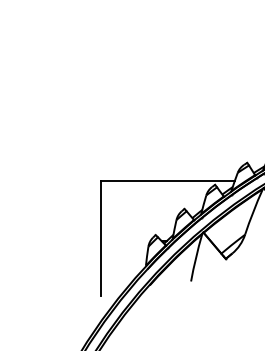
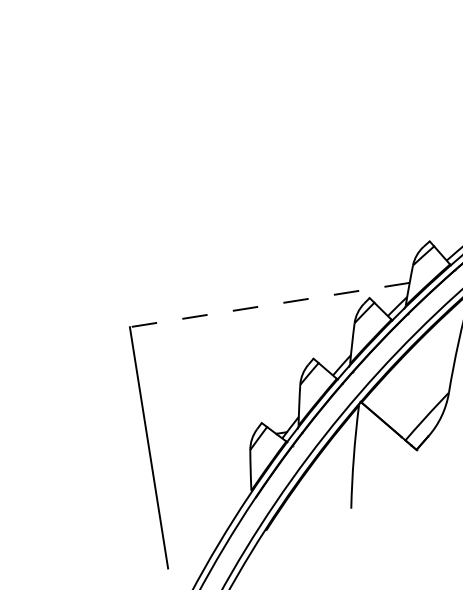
line: (168, 180) -> (270, 304), solid -> dashed

